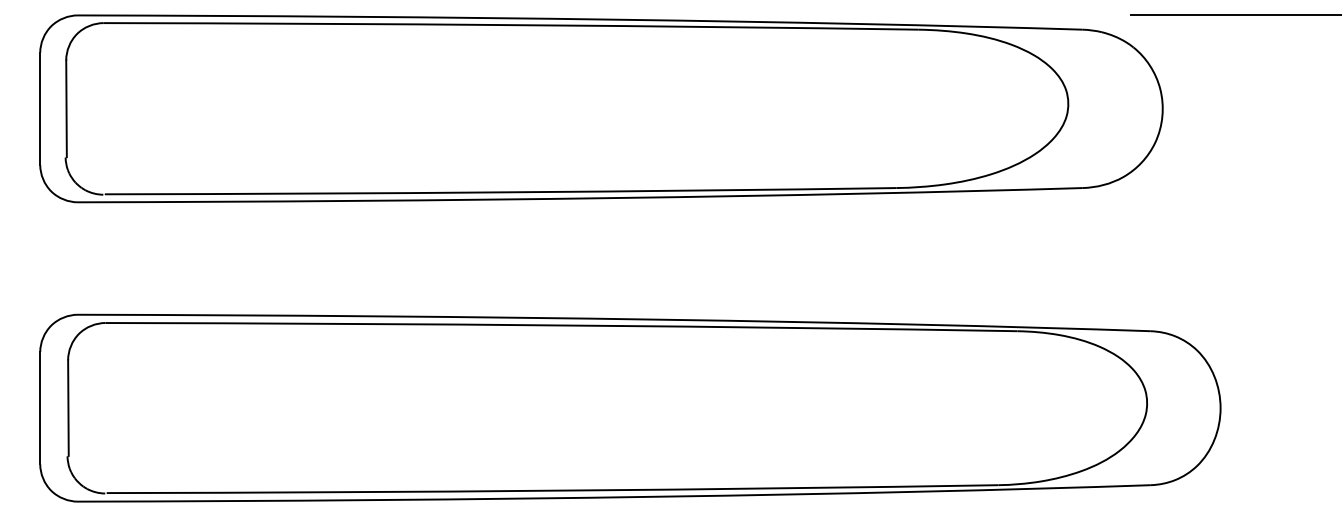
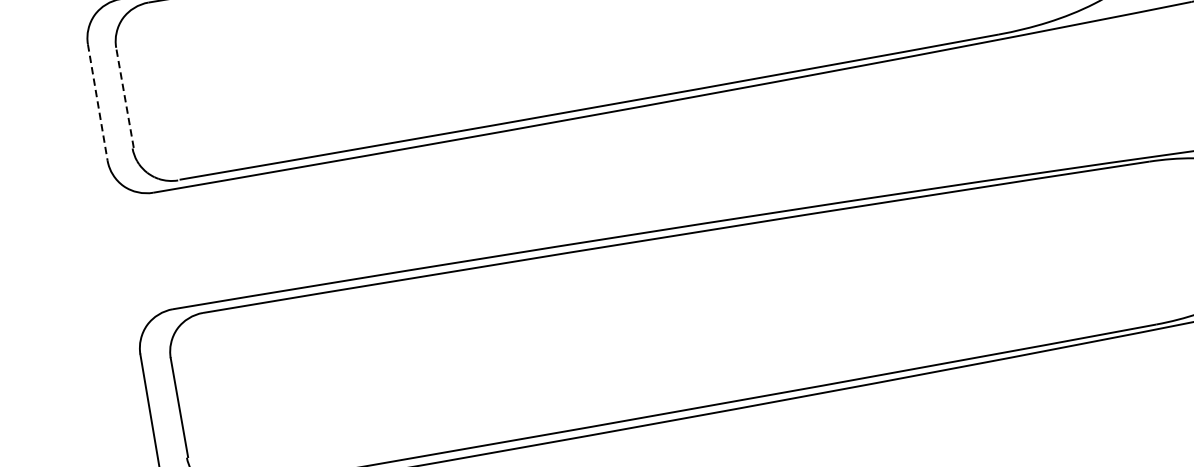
line: (66, 108) -> (124, 97), solid -> dashed
line: (40, 109) -> (98, 103), solid -> dashed

